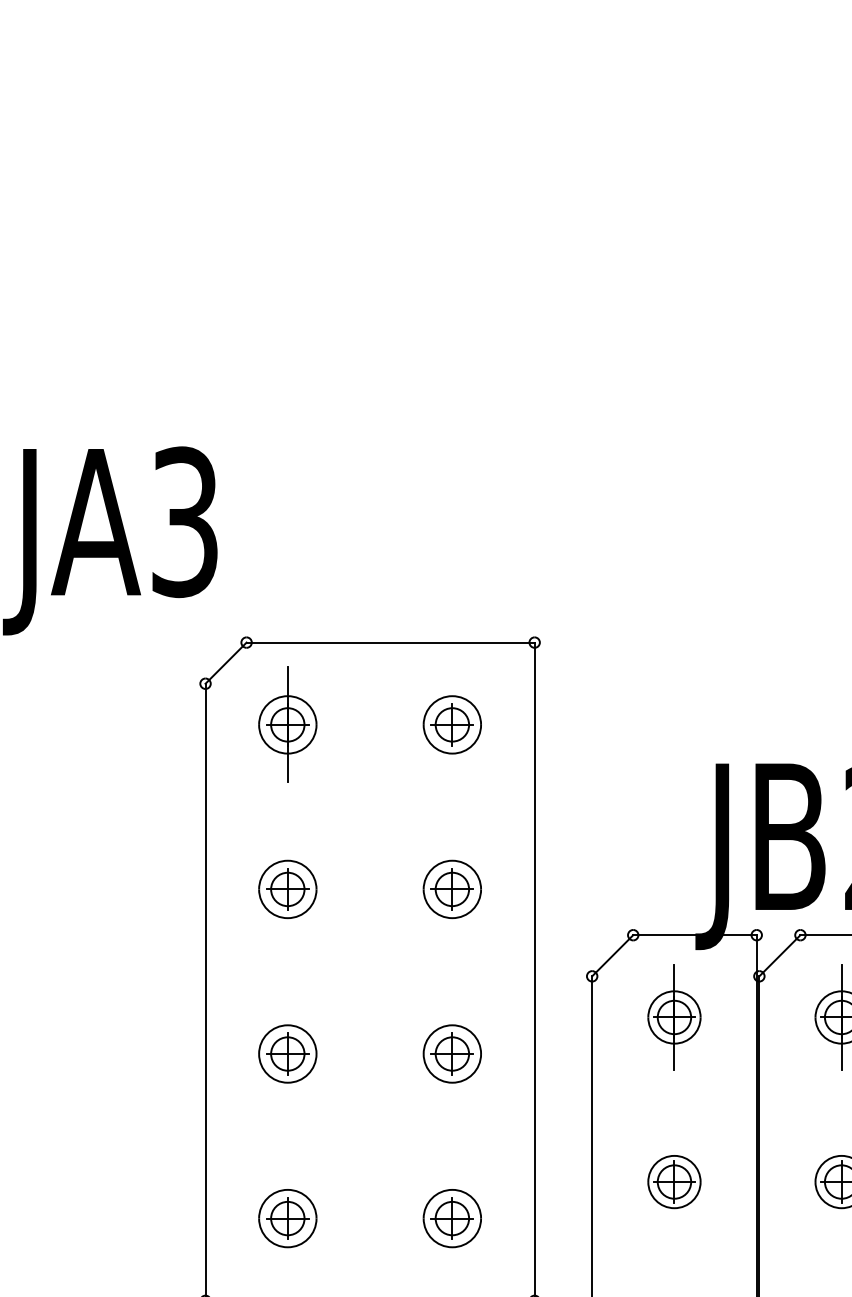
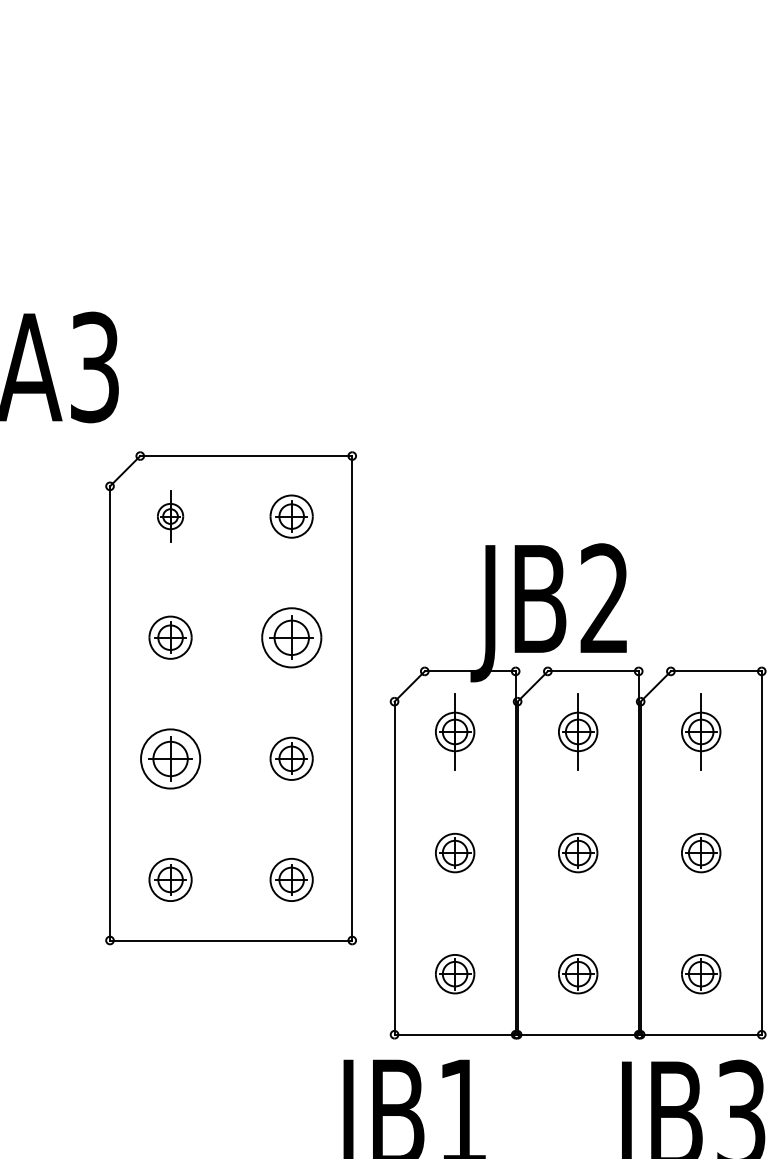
part: (287, 724) -> (170, 516), size x0.6
part: (452, 889) -> (291, 637), size x1.4
part: (287, 1053) -> (170, 758), size x1.4

